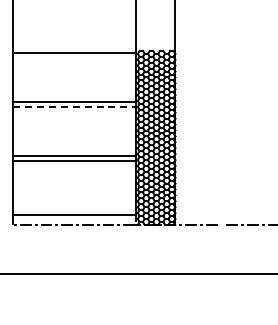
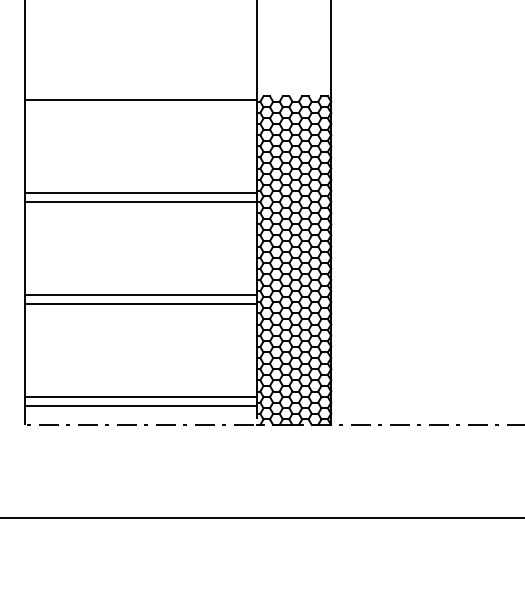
line: (75, 106) -> (142, 201), dashed -> solid
line: (74, 210) -> (140, 397), added

